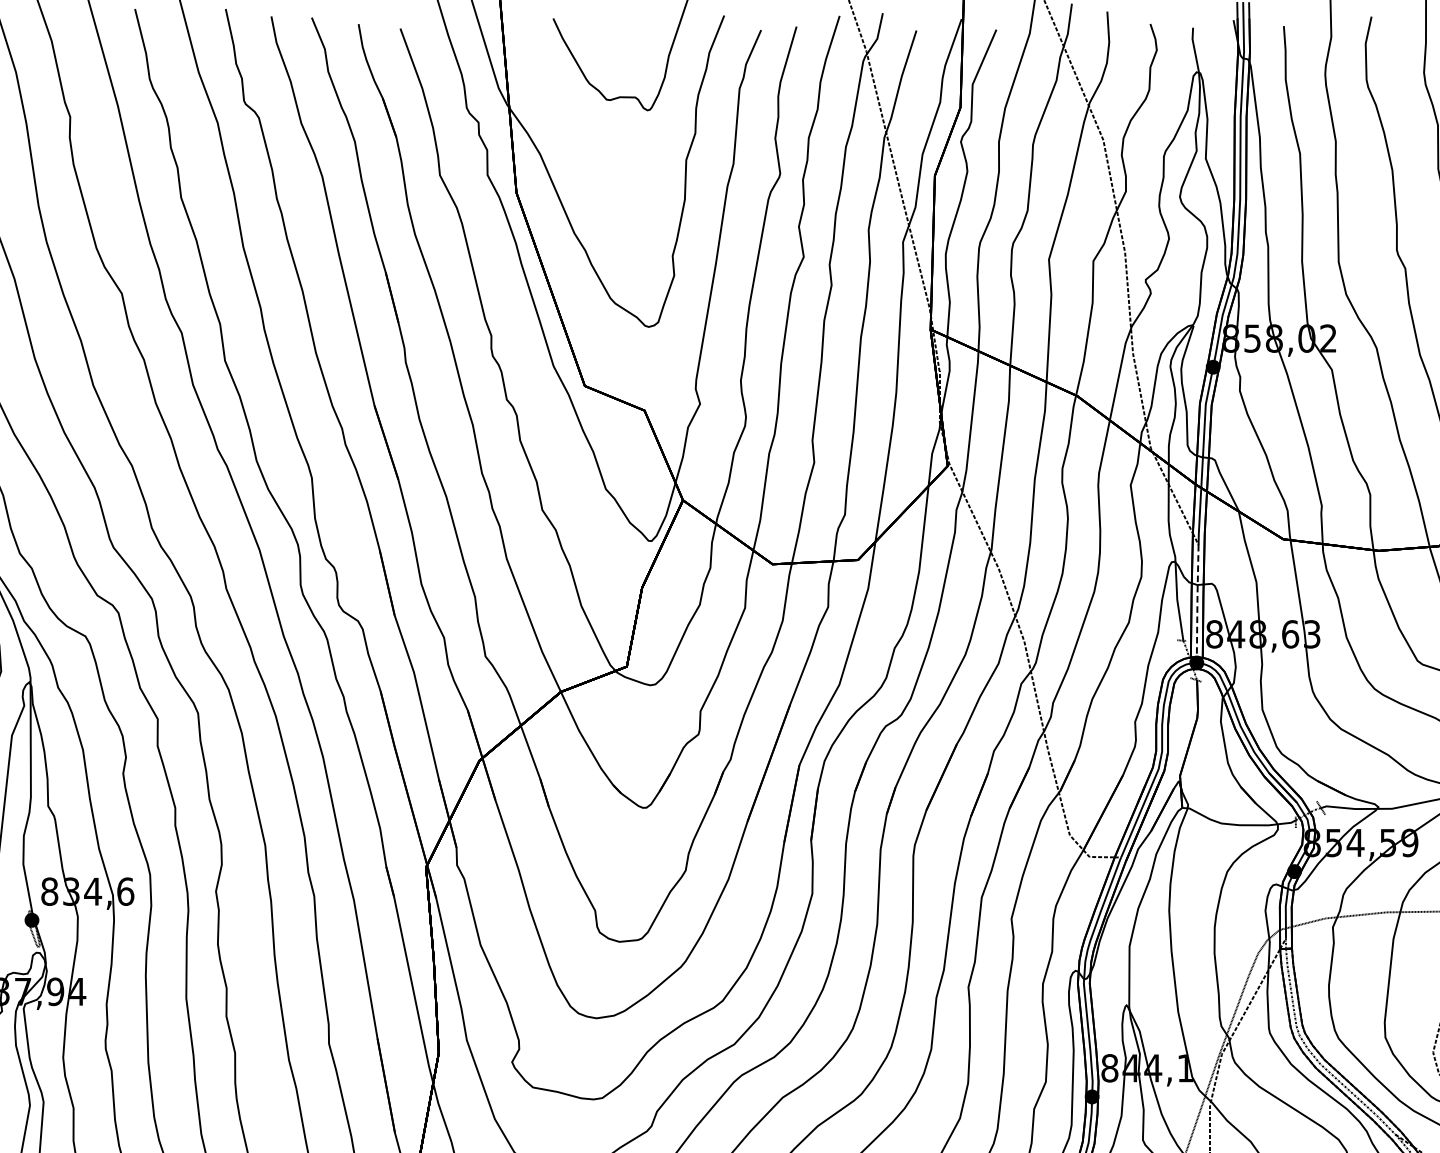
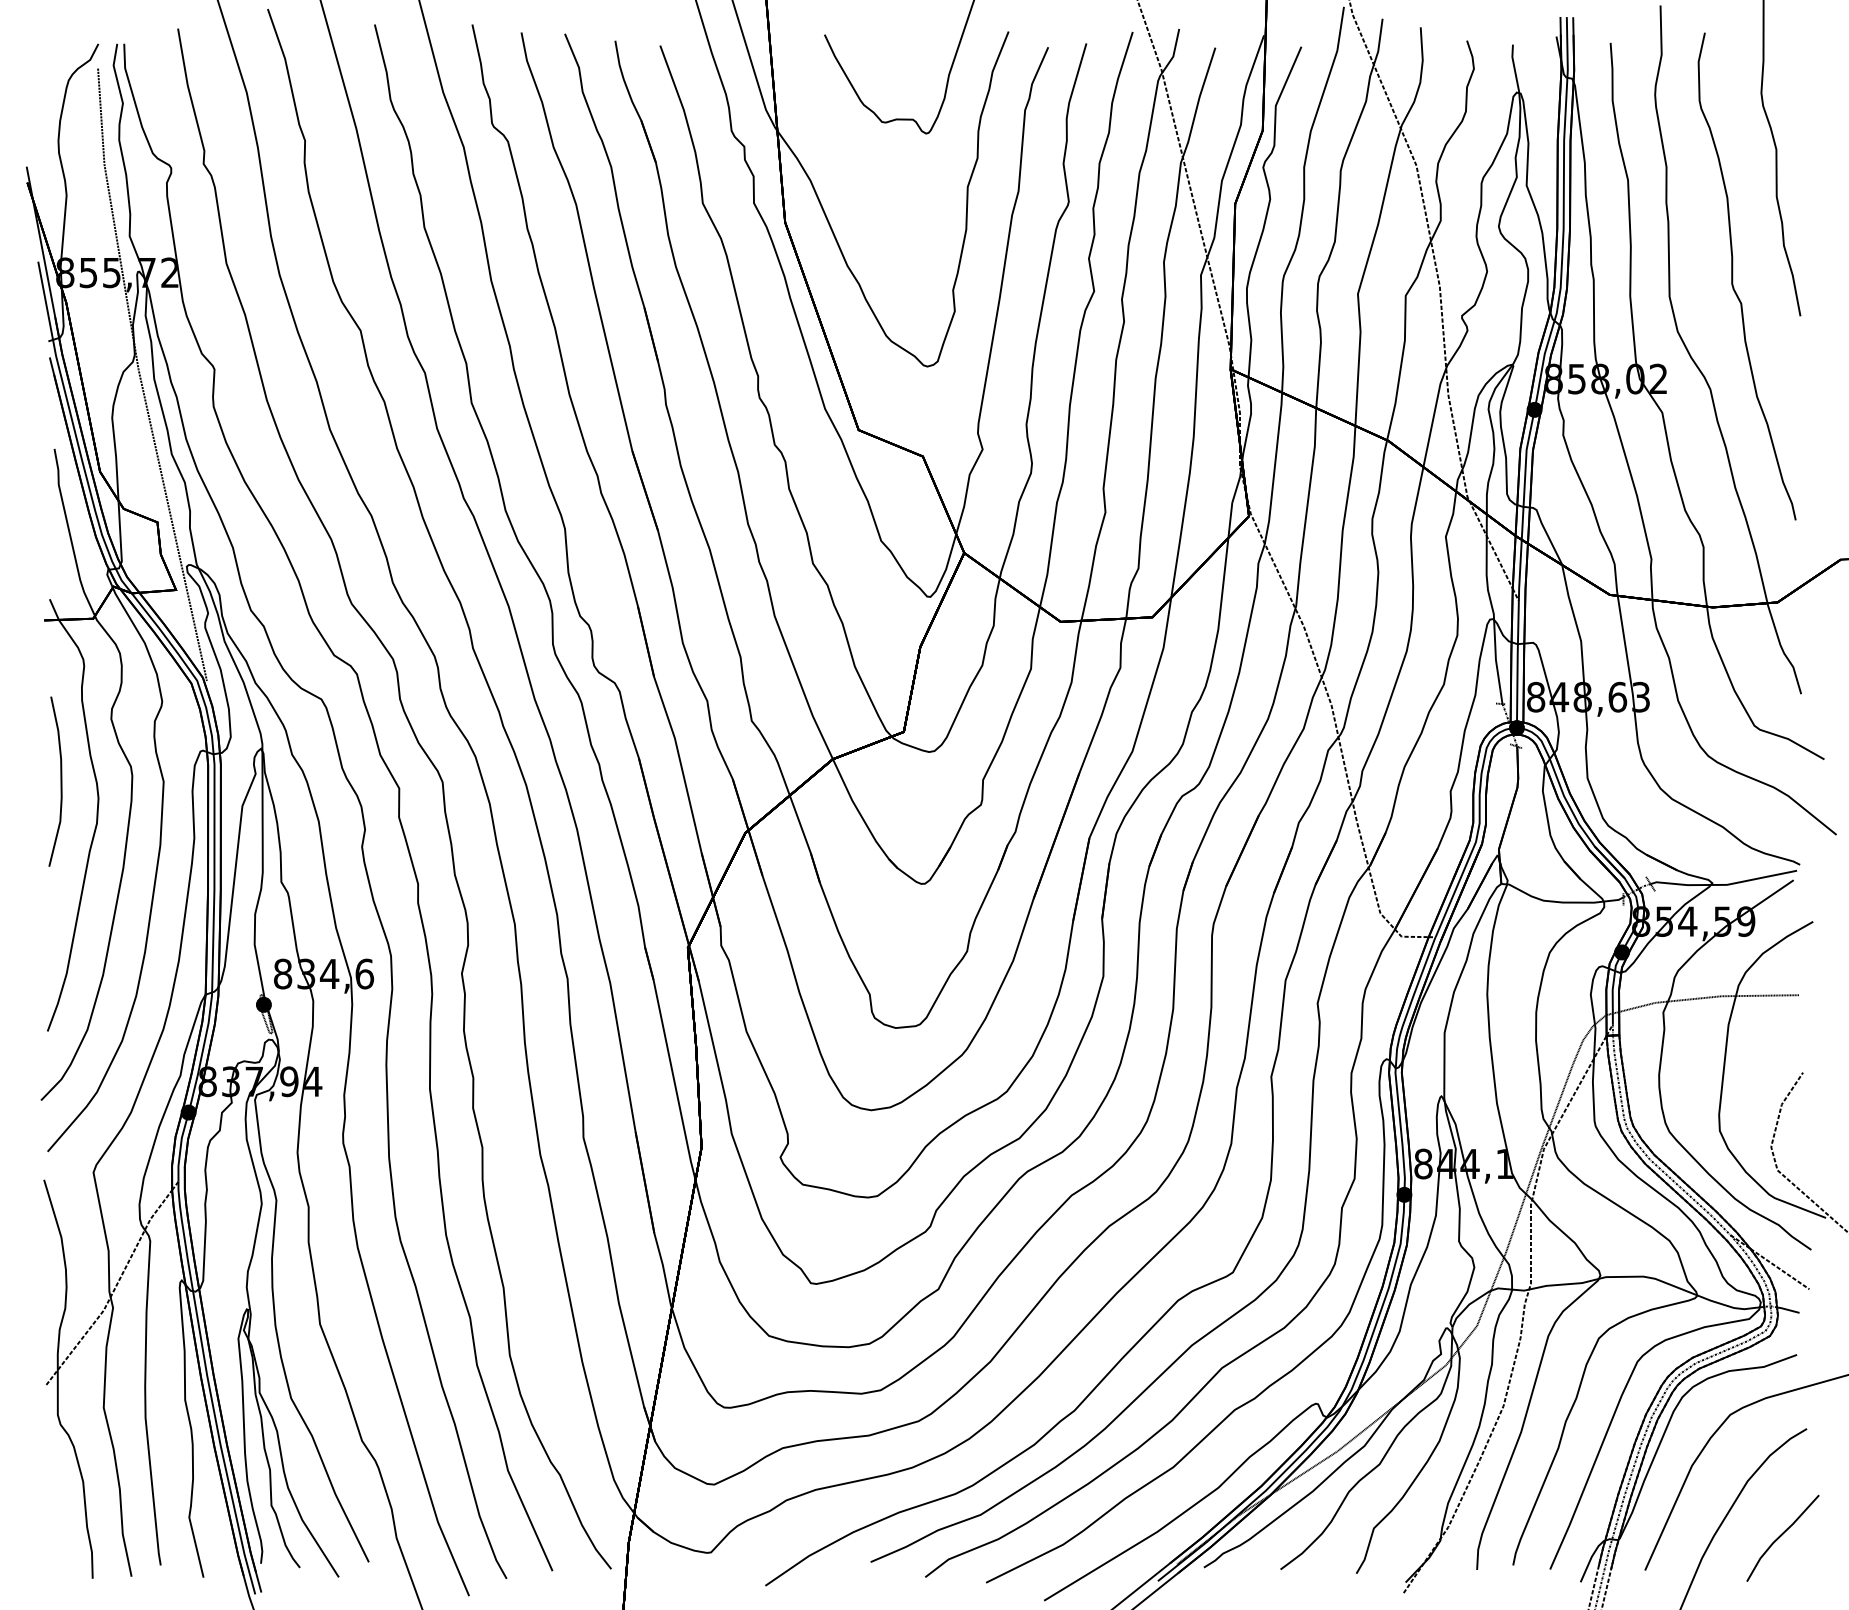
line: (1197, 601) -> (1517, 661), dashed -> solid

